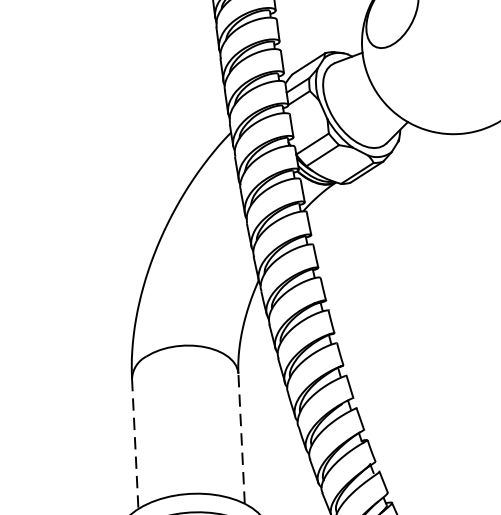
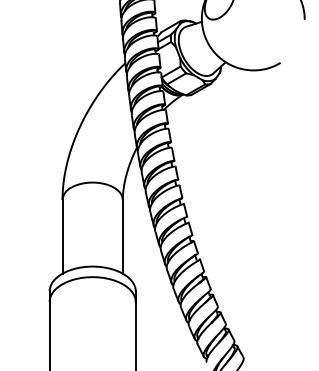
line: (240, 438) -> (122, 236), dashed -> solid
line: (135, 443) -> (62, 236), dashed -> solid

